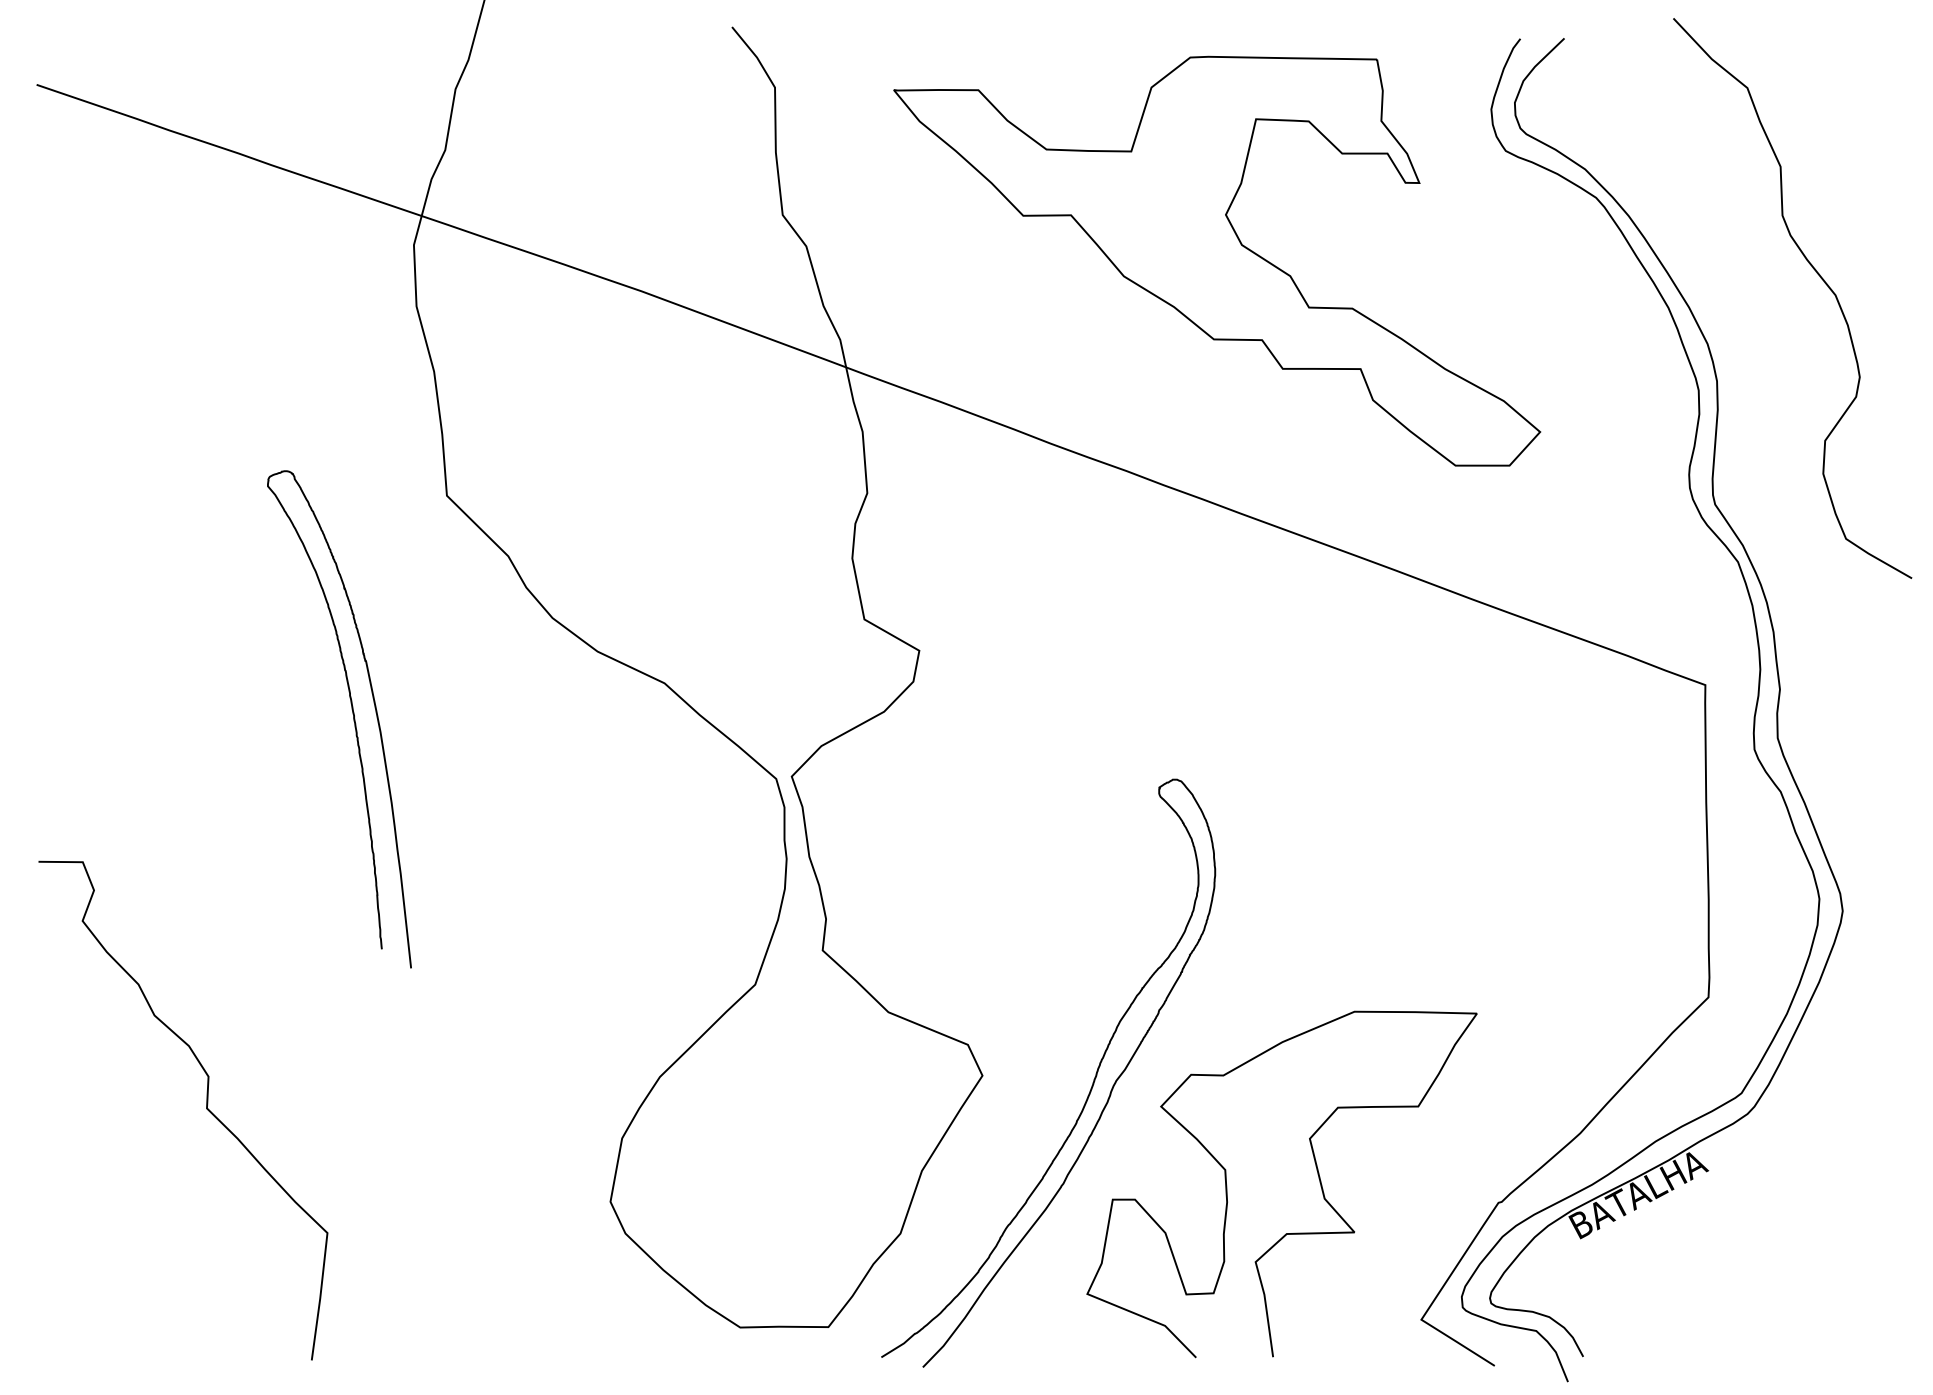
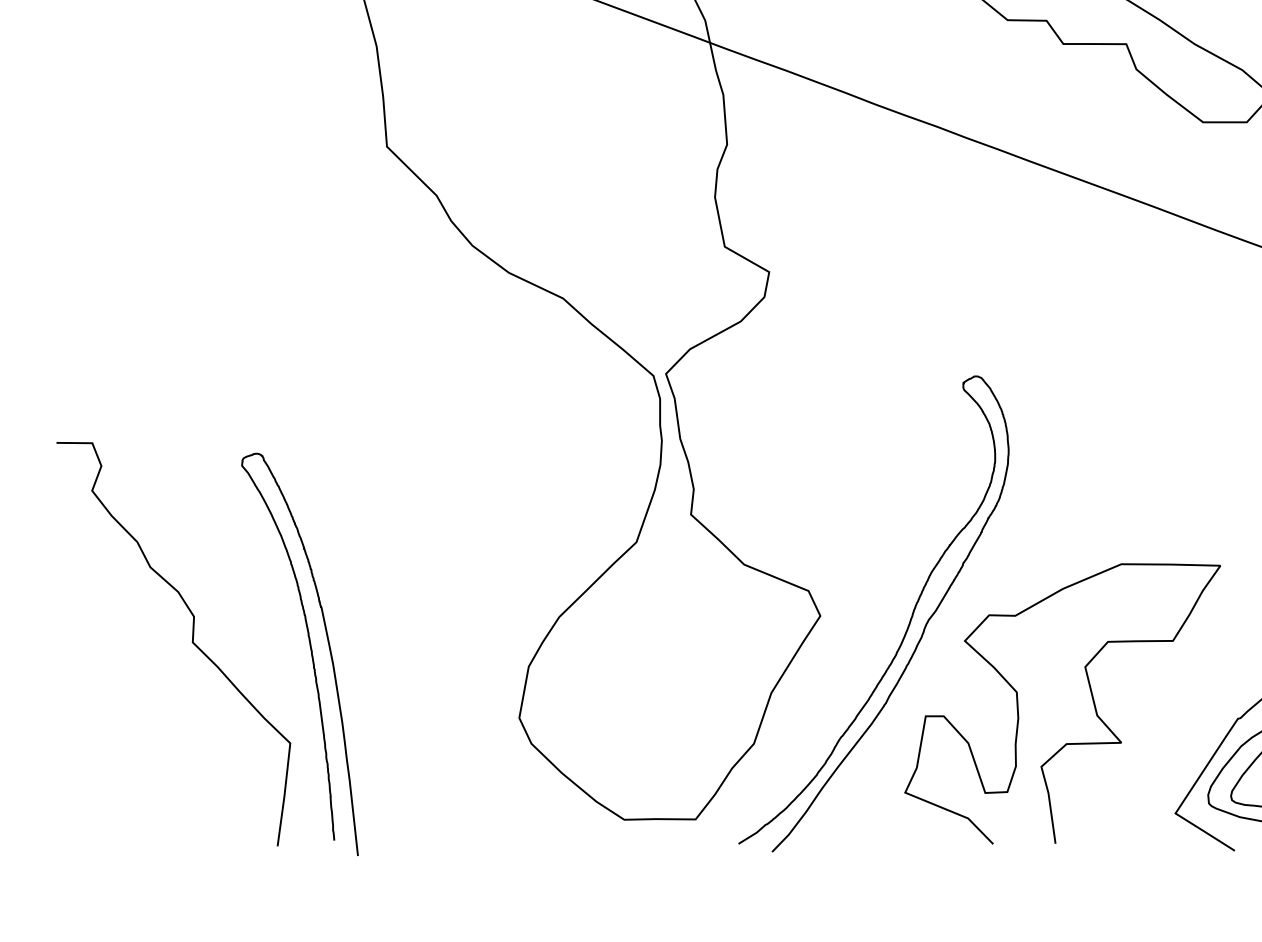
curve: (352, 714) -> (310, 650), moved

